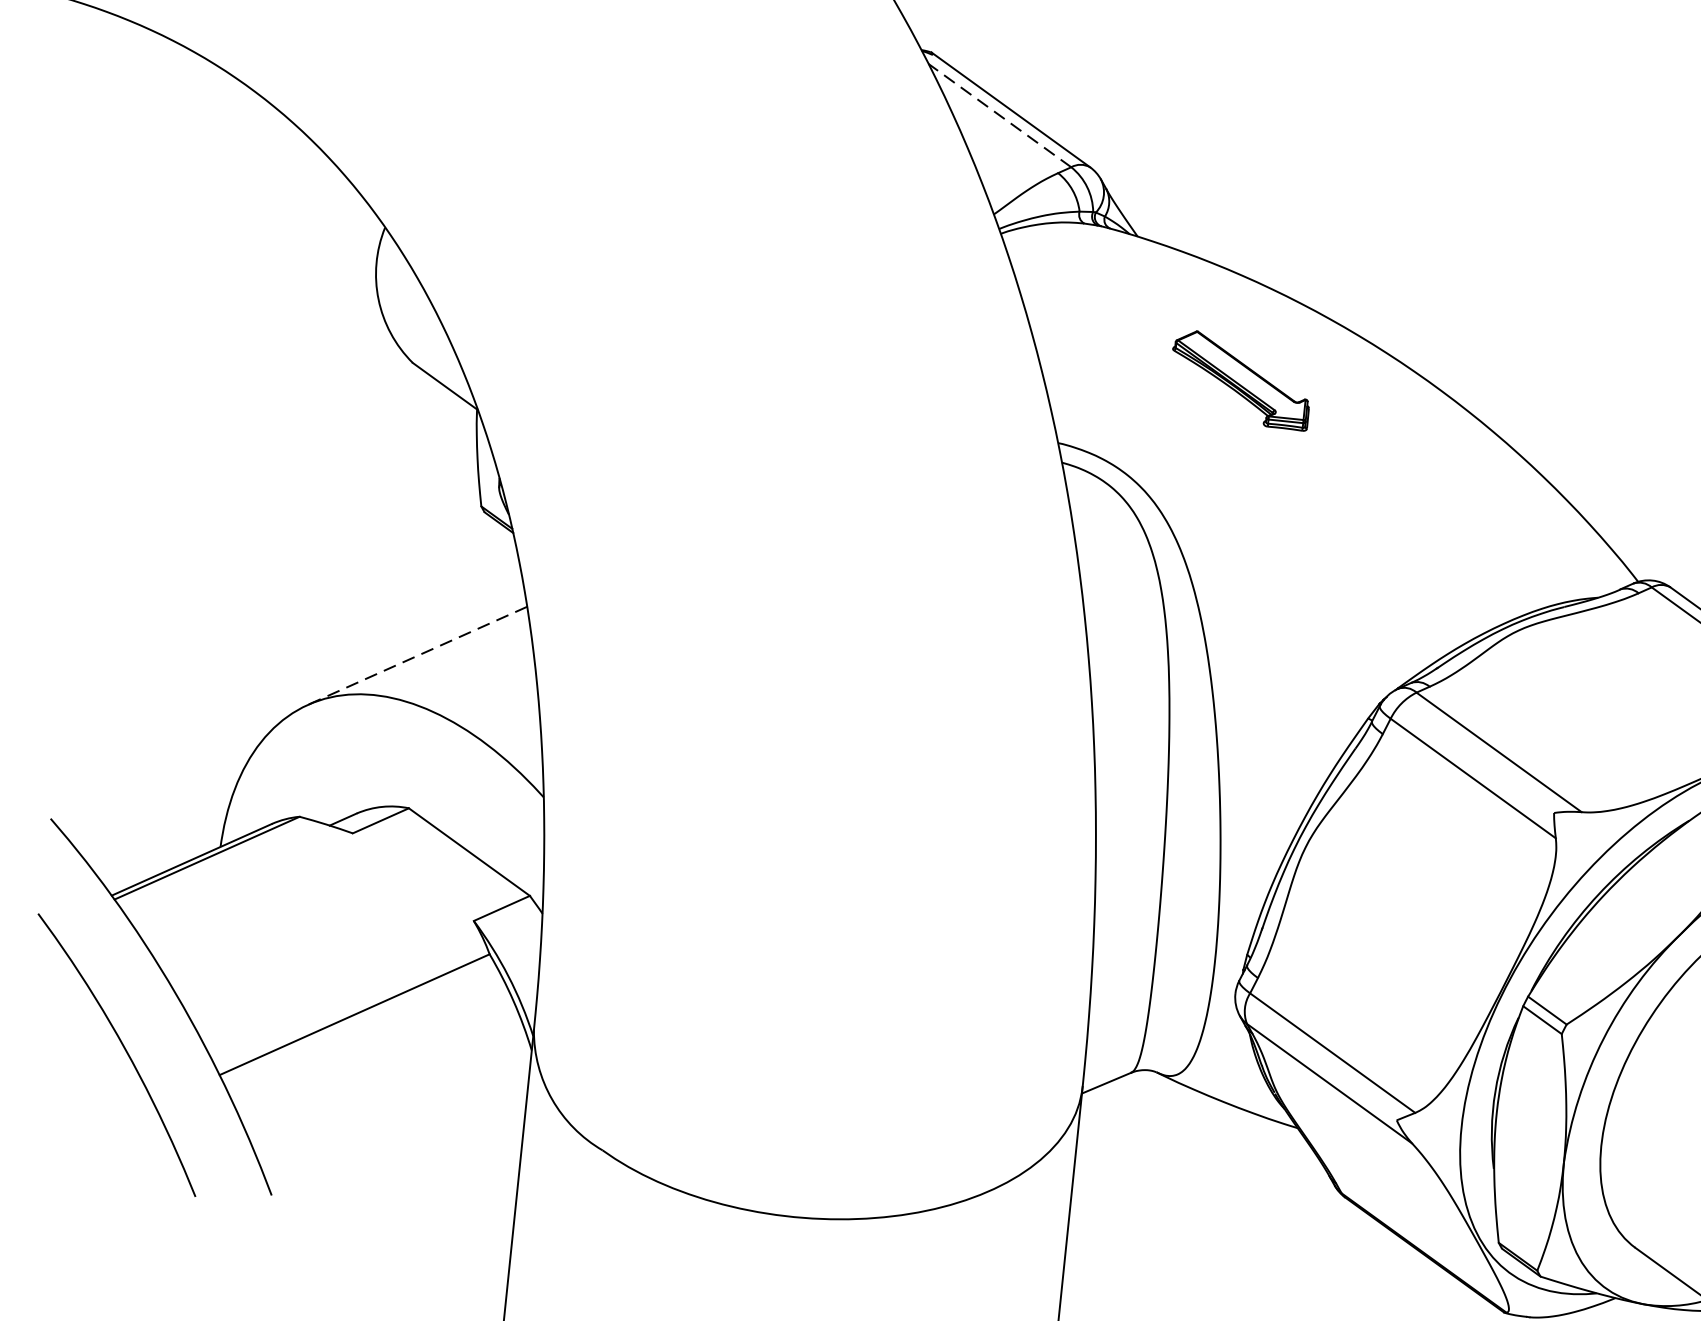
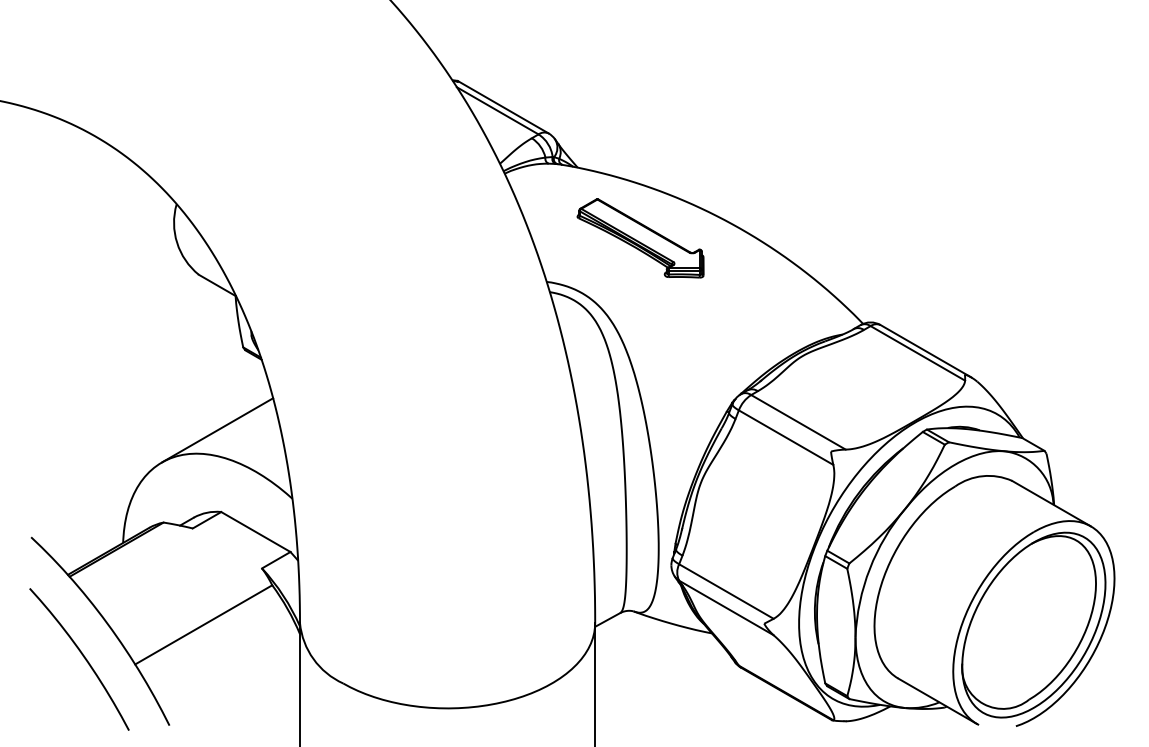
line: (999, 114) -> (497, 110), dashed -> solid
part: (1240, 380) -> (640, 238), size x1.67
line: (417, 656) -> (217, 430), dashed -> solid

